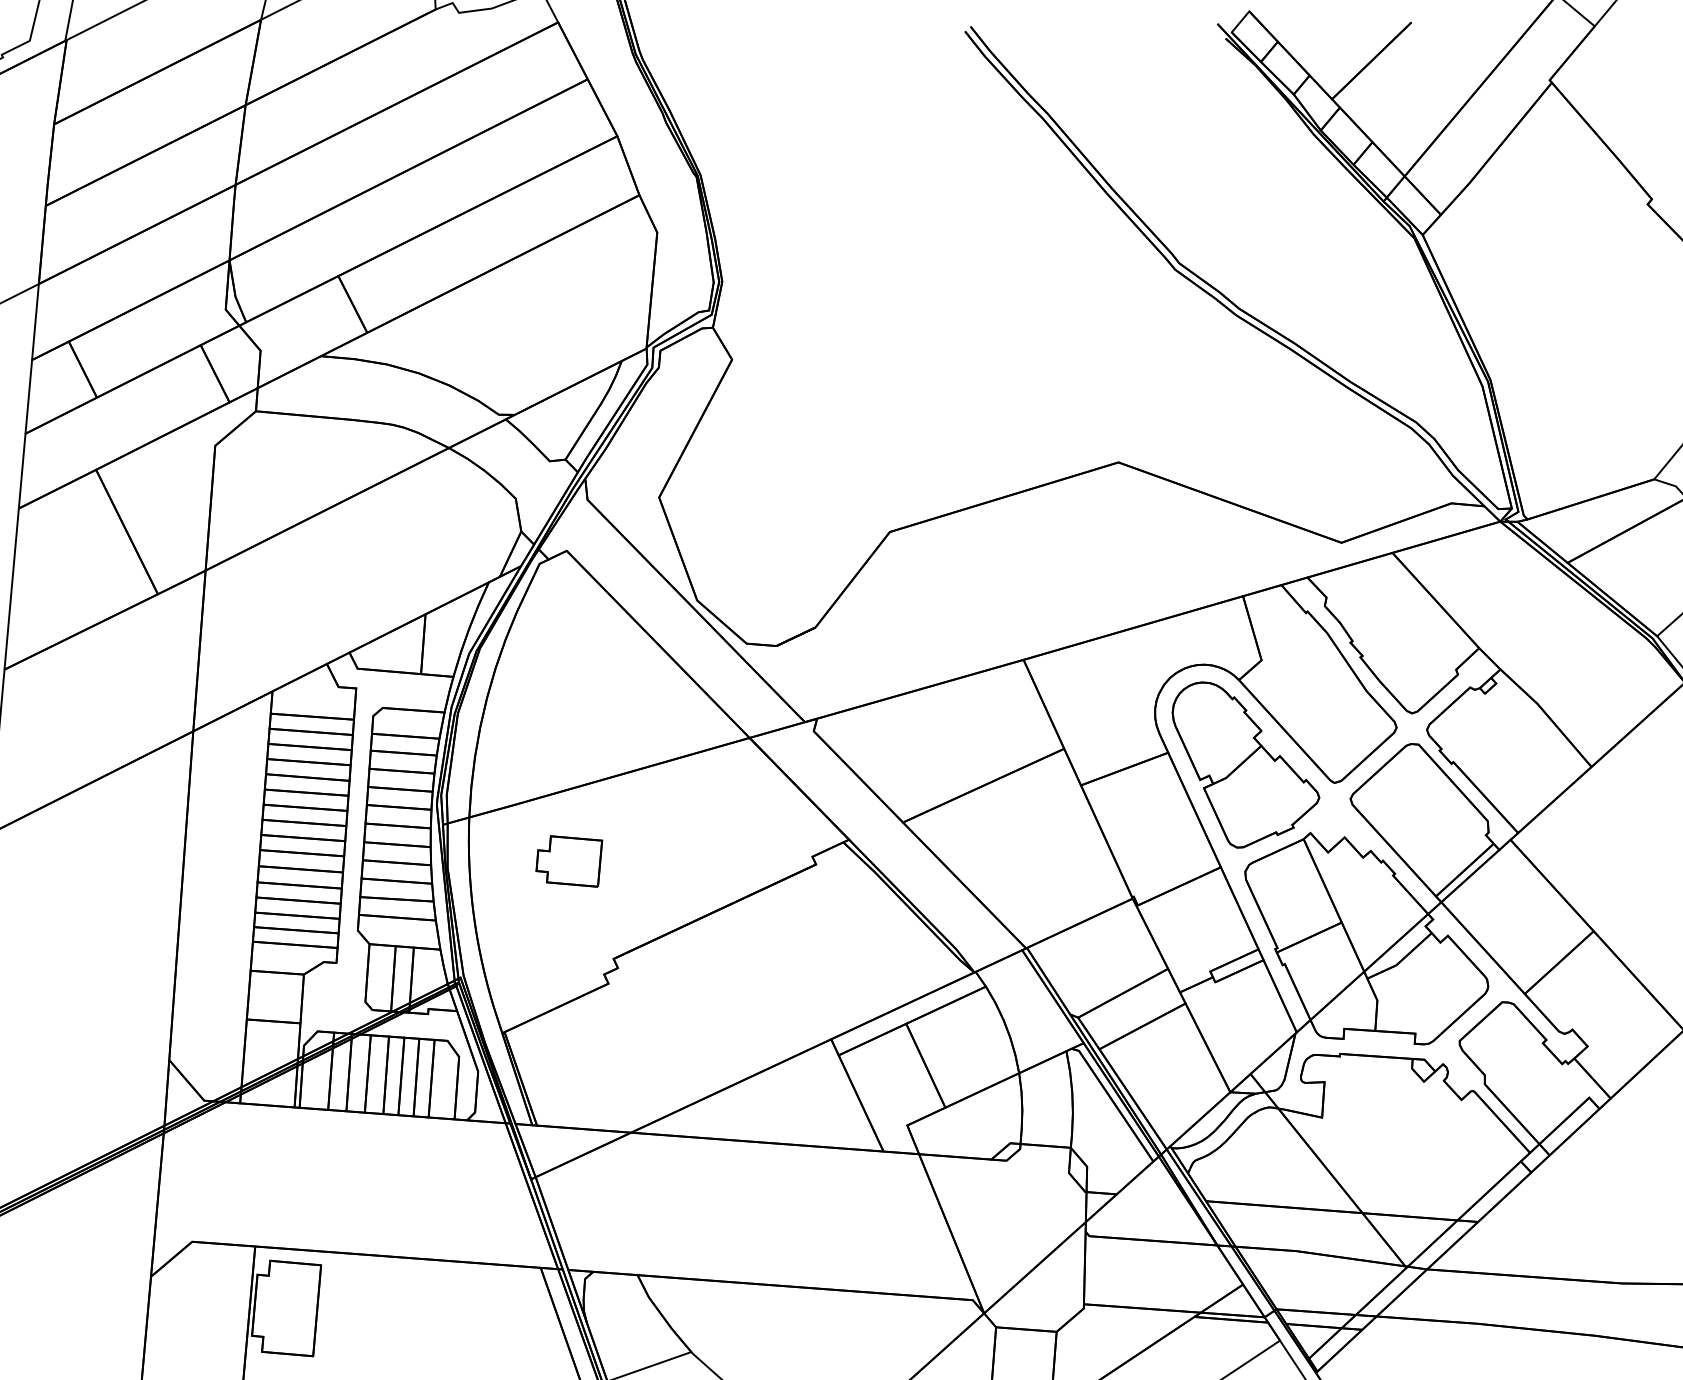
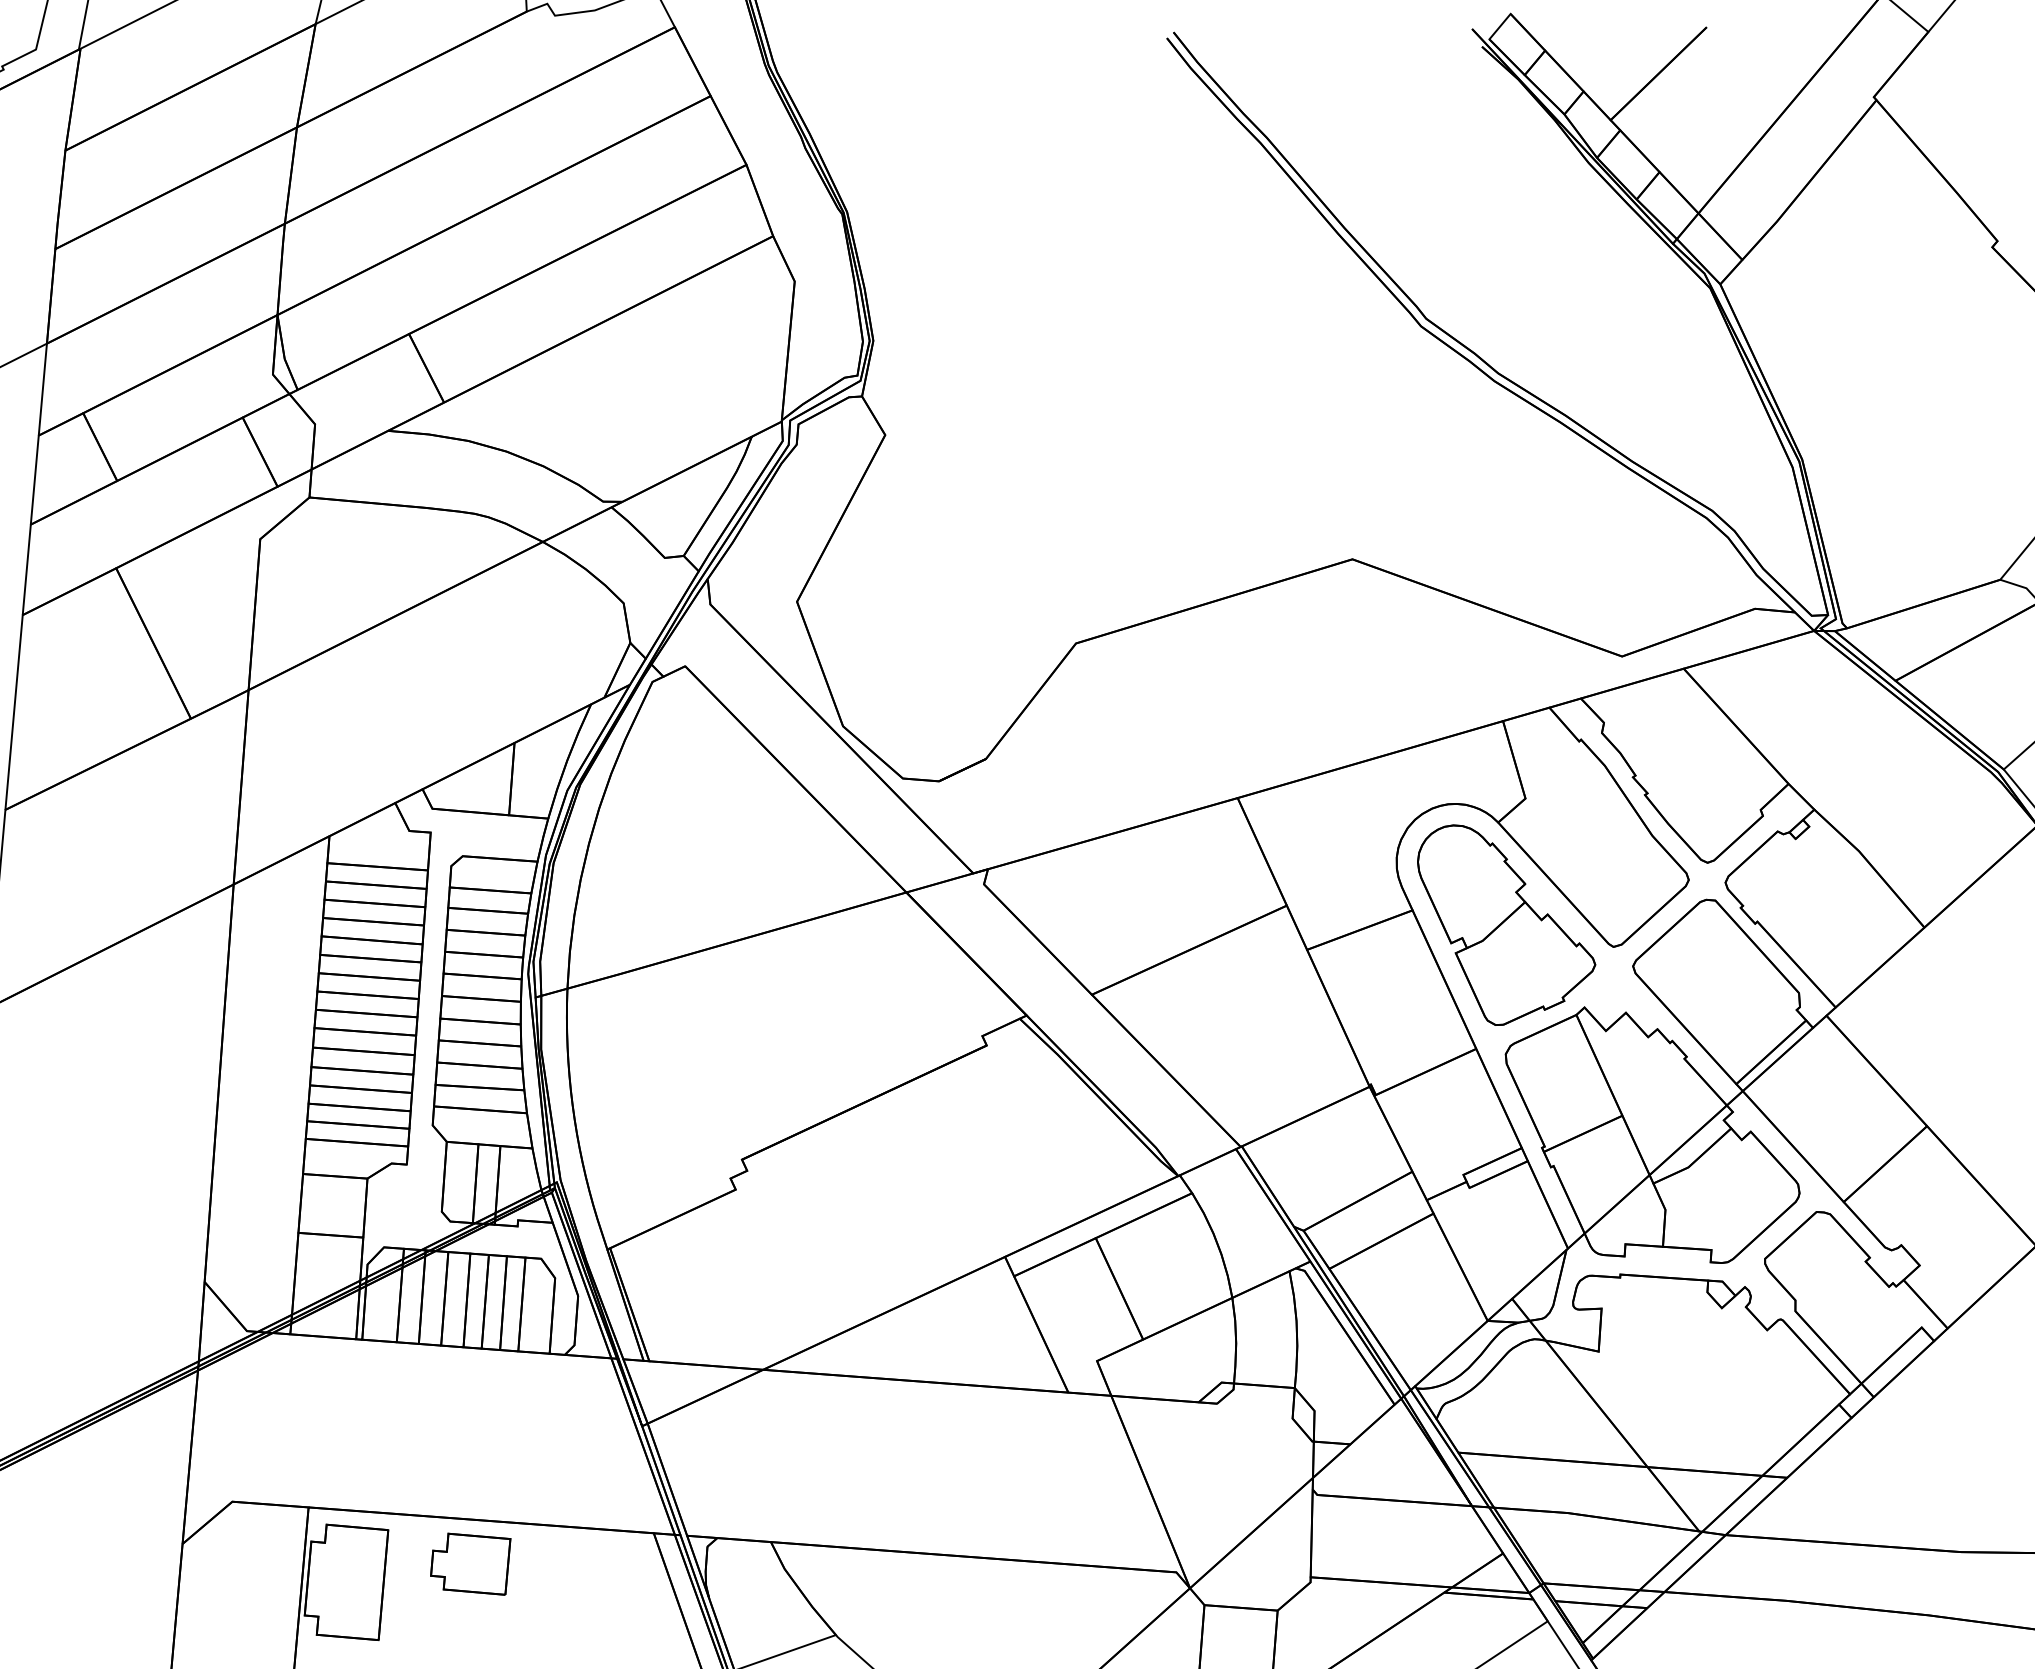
part: (569, 861) -> (470, 1564), moved

